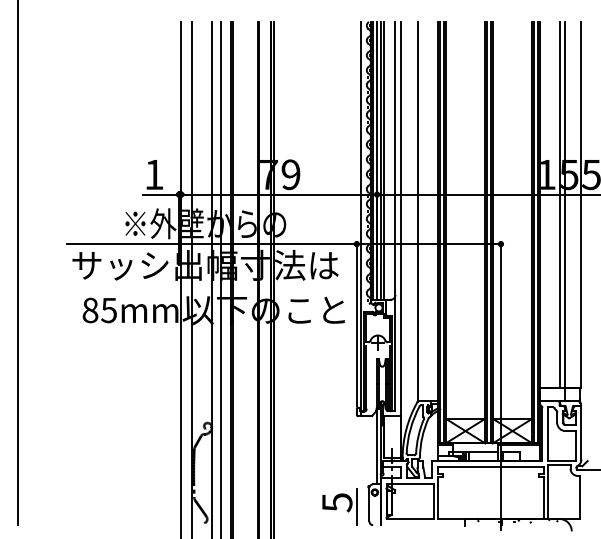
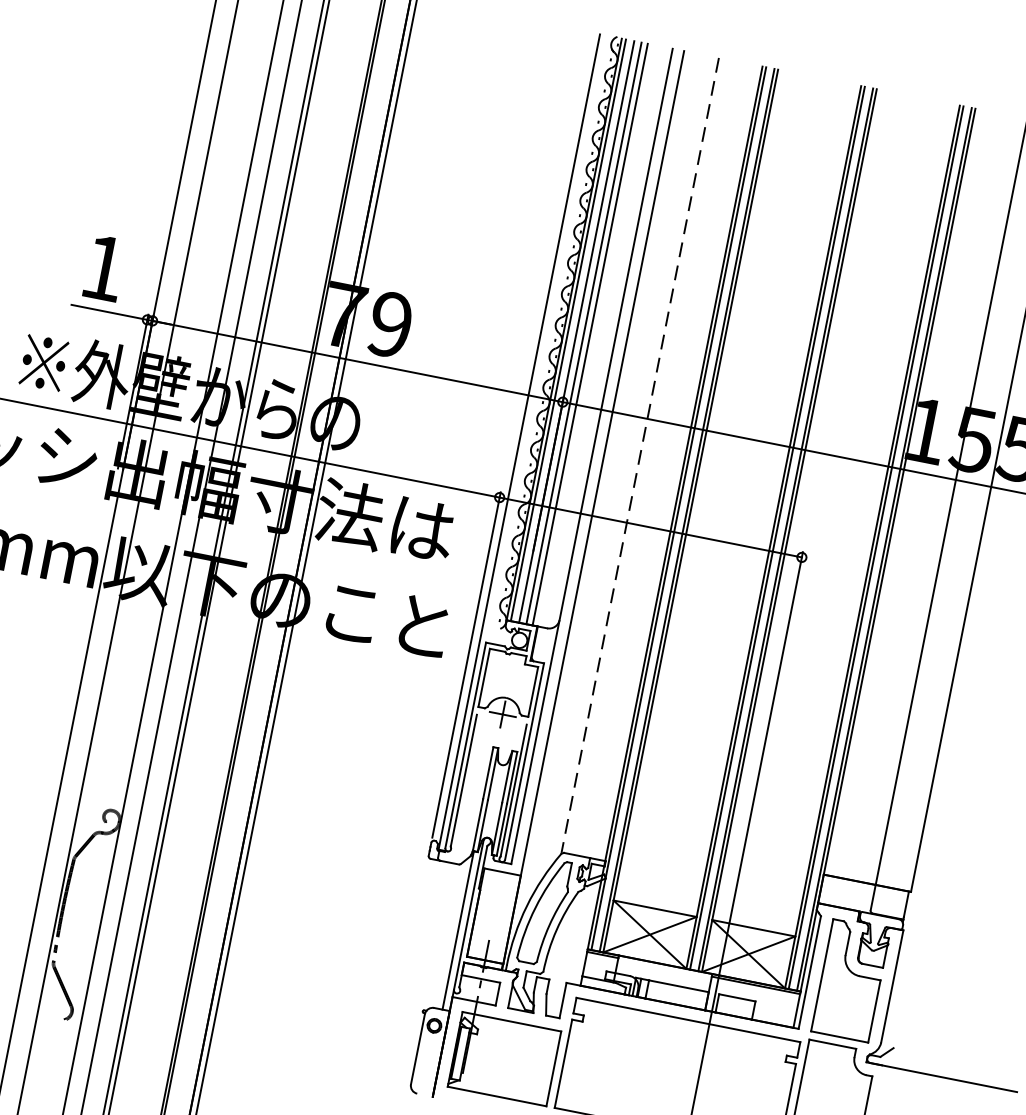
line: (559, 204) -> (941, 498), removed
line: (417, 212) -> (640, 456), solid -> dashed
part: (339, 506) -> (354, 1040), removed

